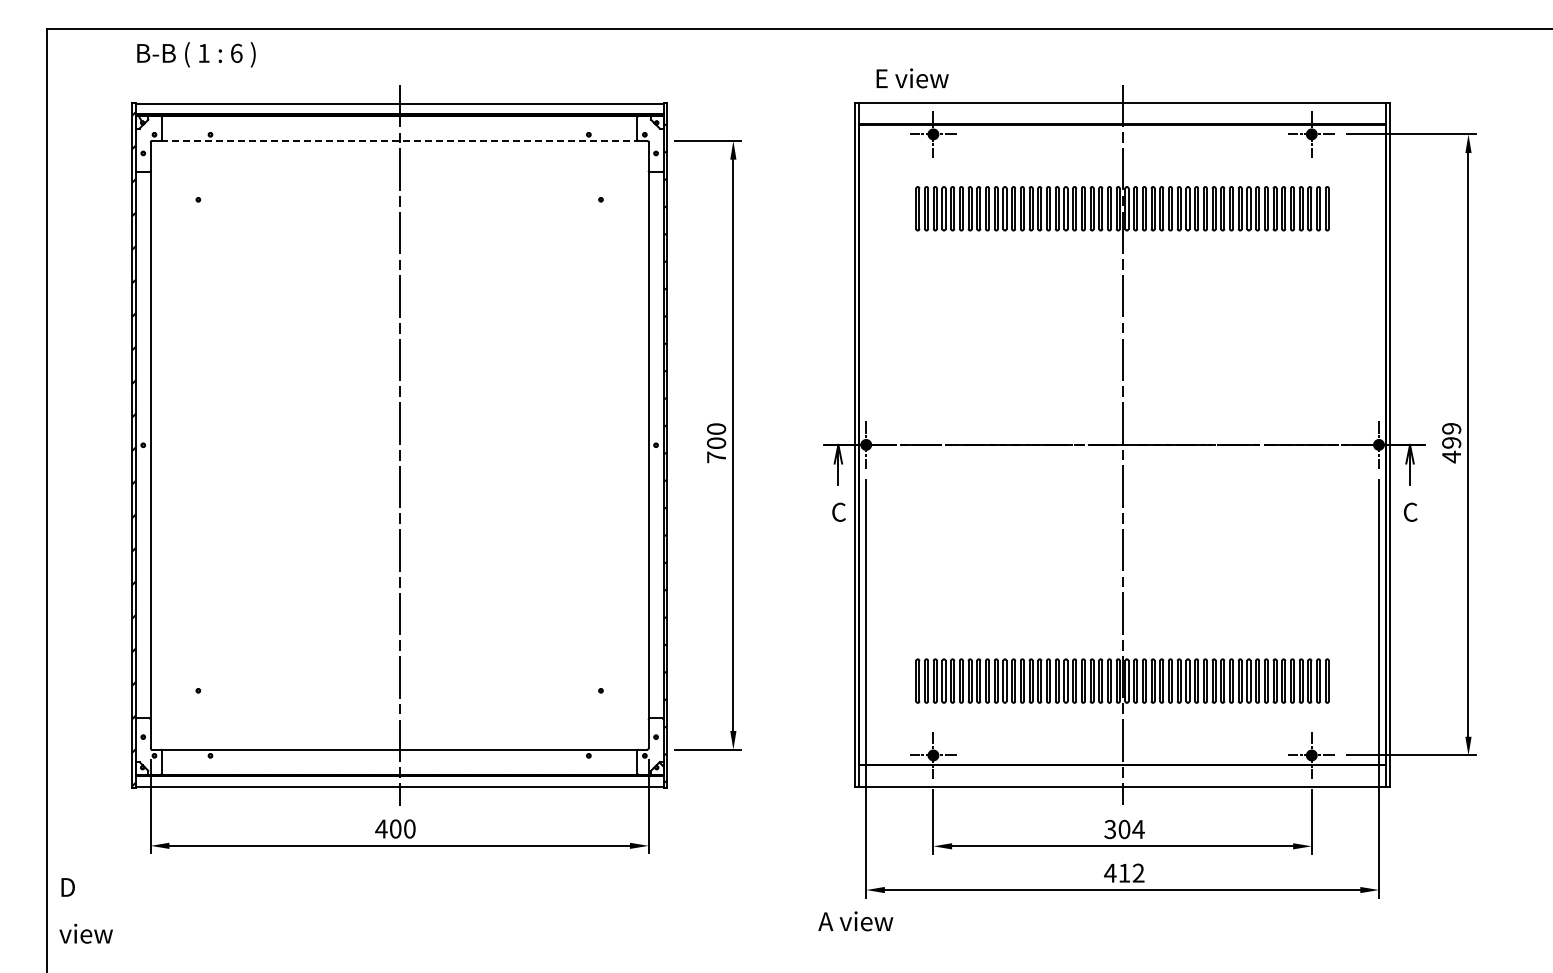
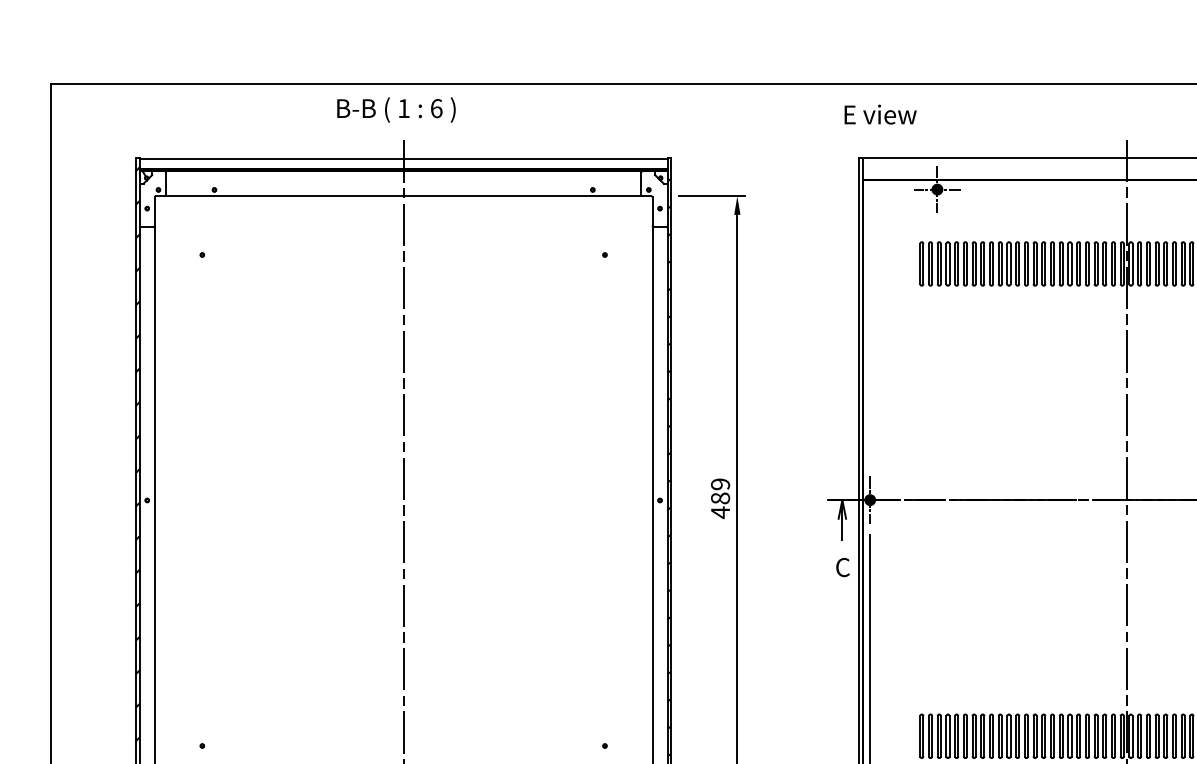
text: (196, 54) -> (396, 109), moved
text: (912, 78) -> (880, 114), moved
line: (399, 141) -> (403, 196), dashed -> solid
text: (716, 443) -> (720, 498), 700 -> 489

